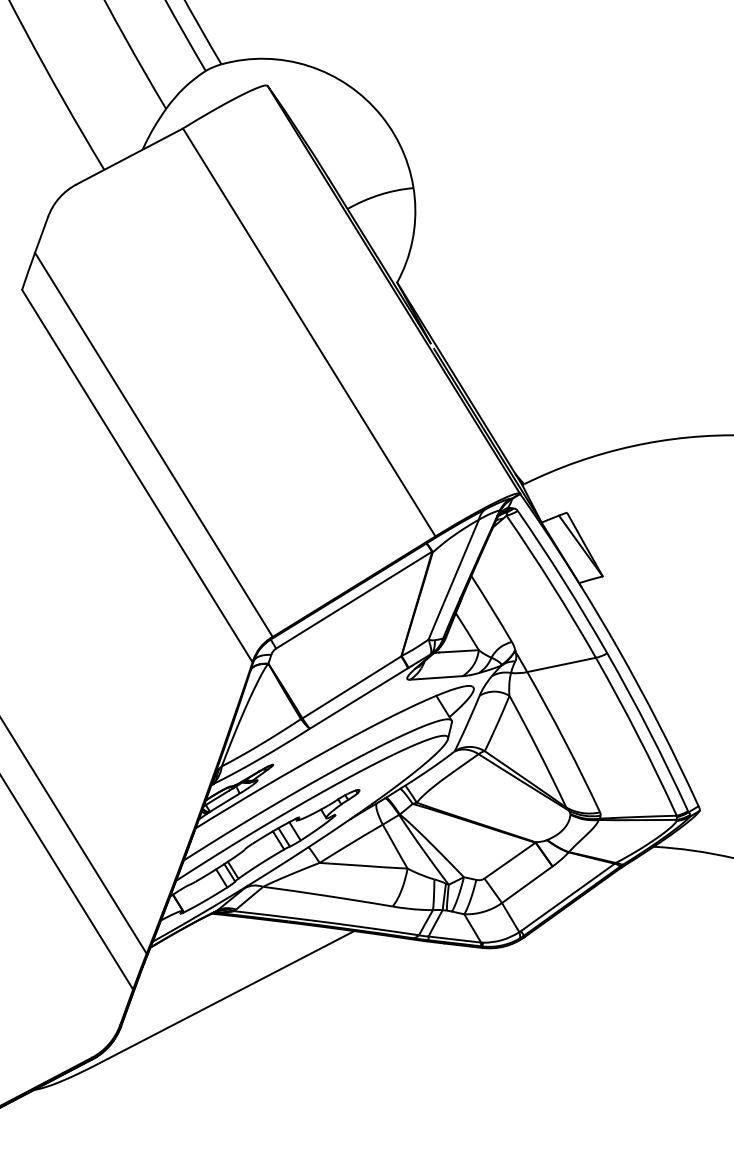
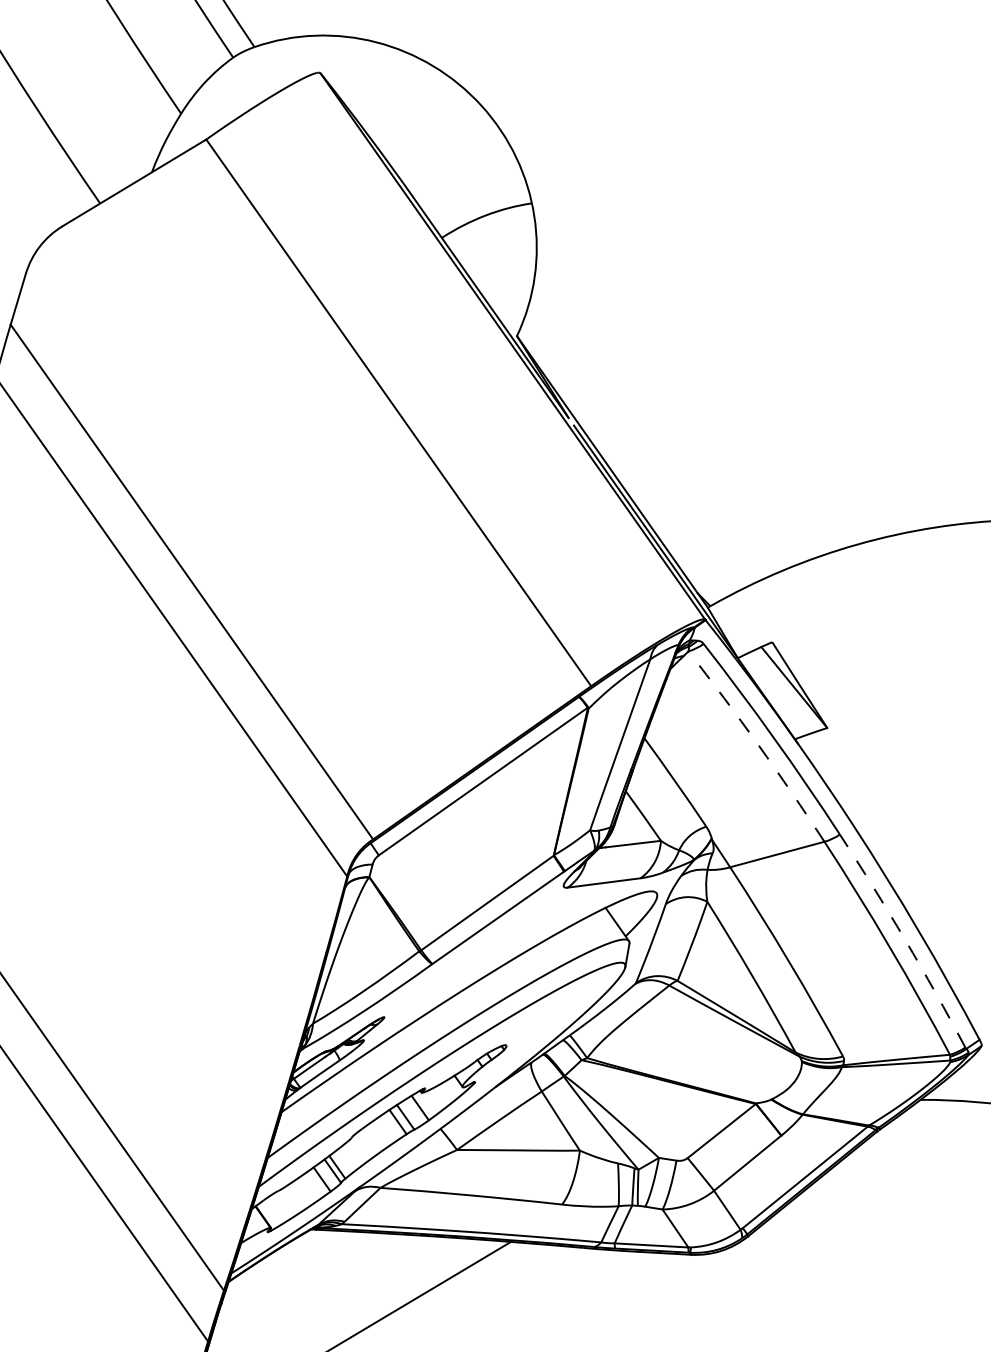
arc: (552, 585) -> (758, 744), solid -> dashed
arc: (649, 731) -> (905, 939), solid -> dashed

